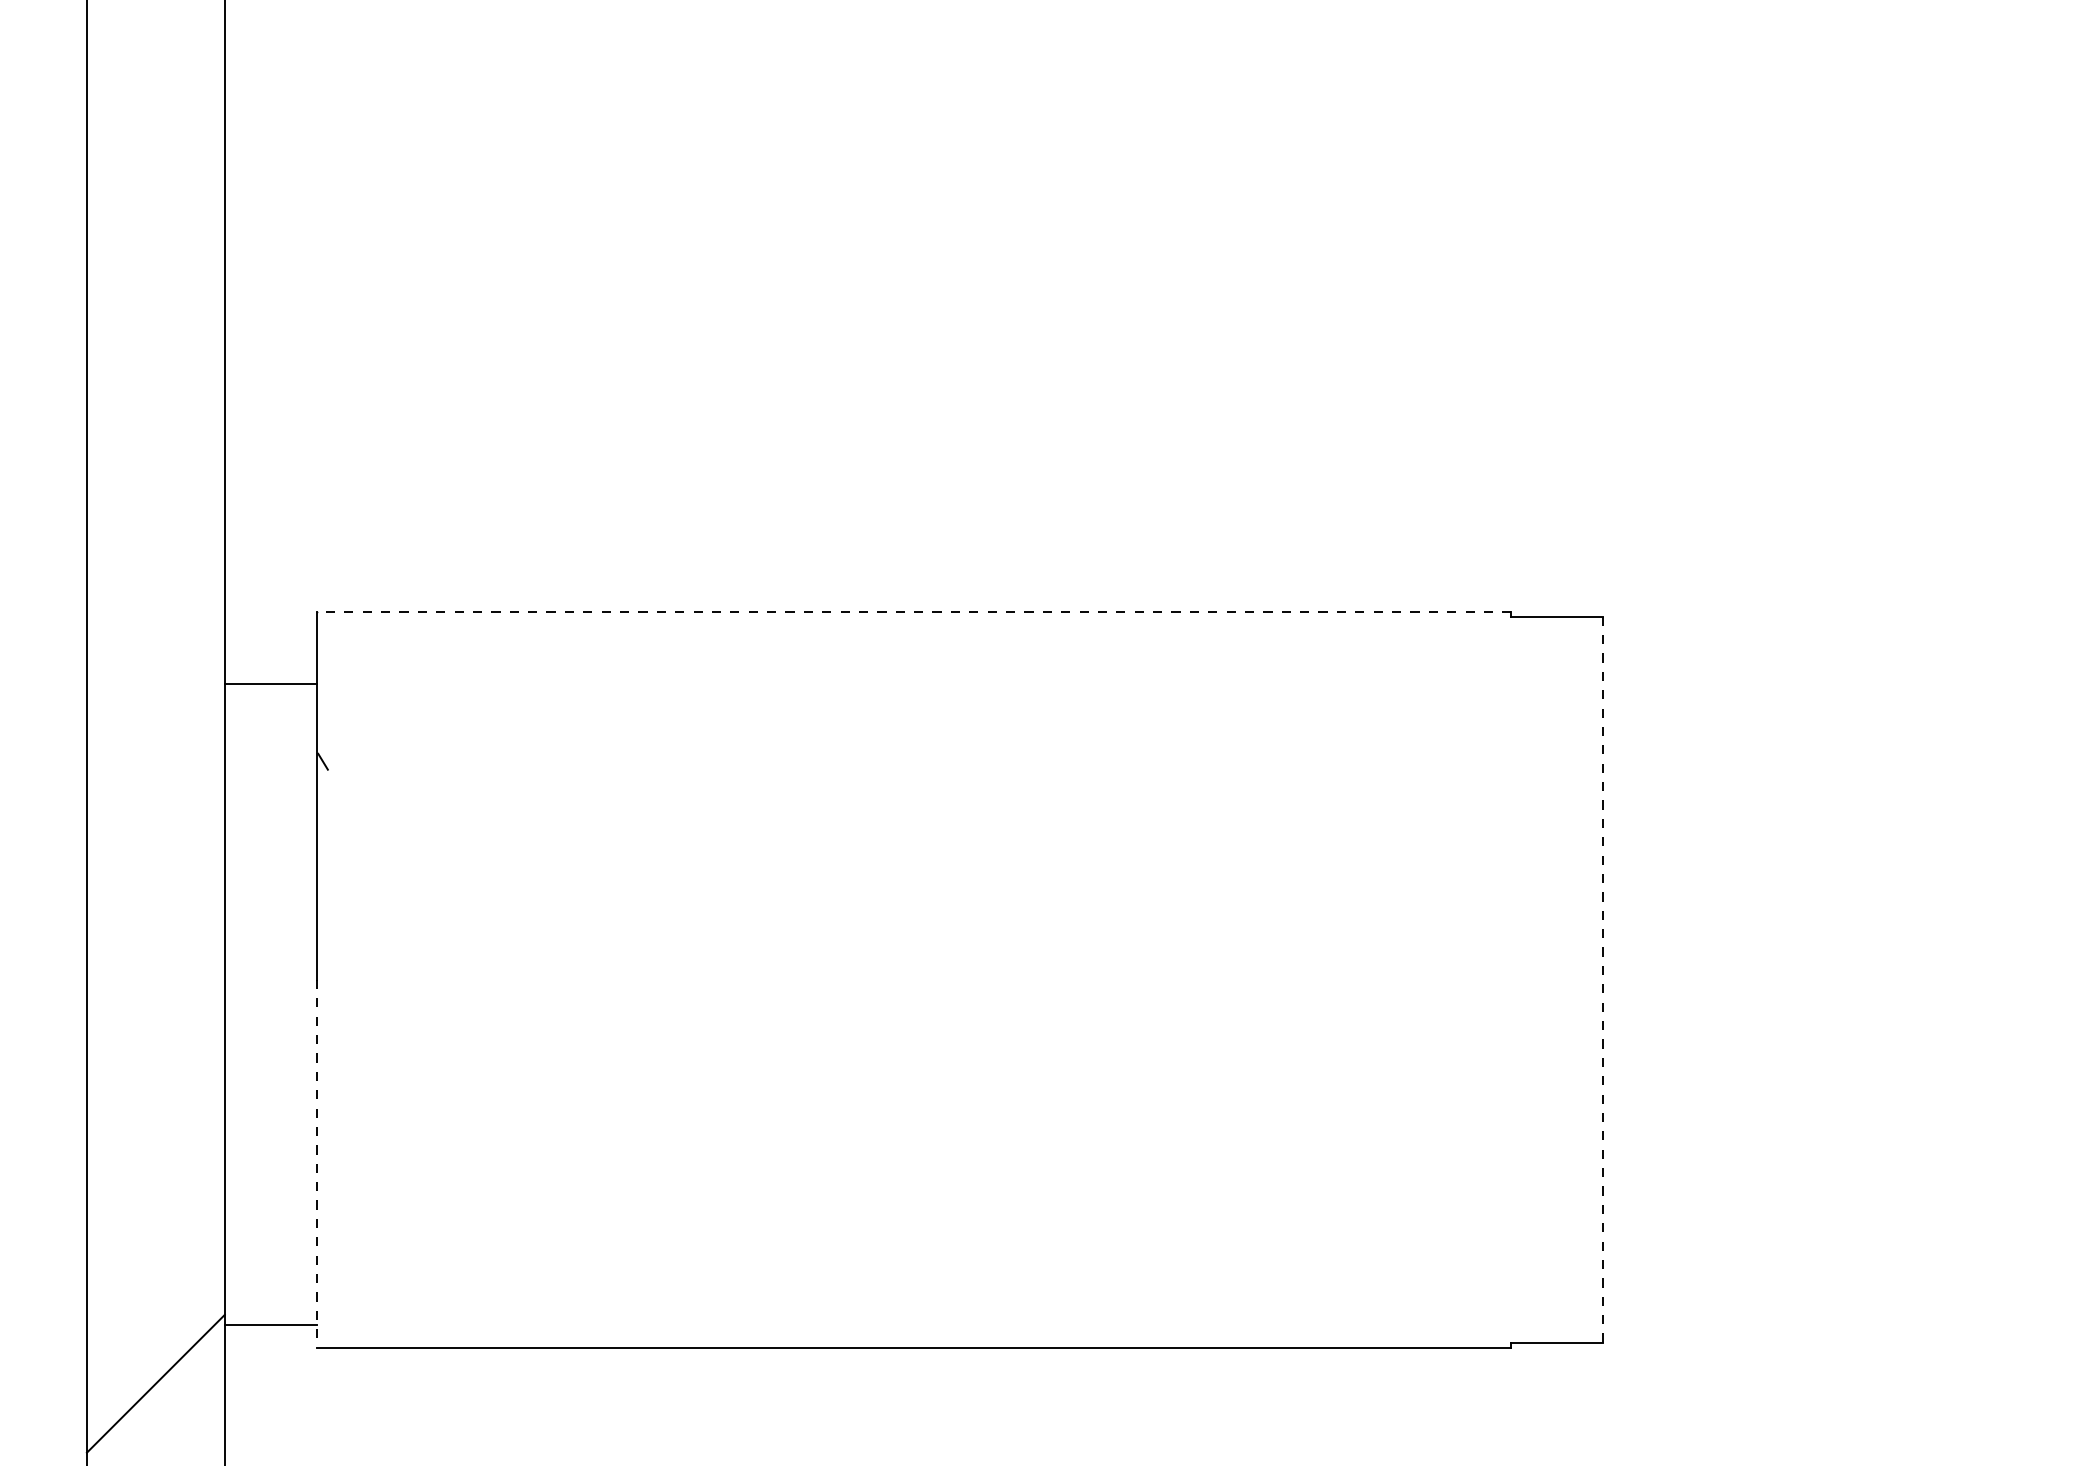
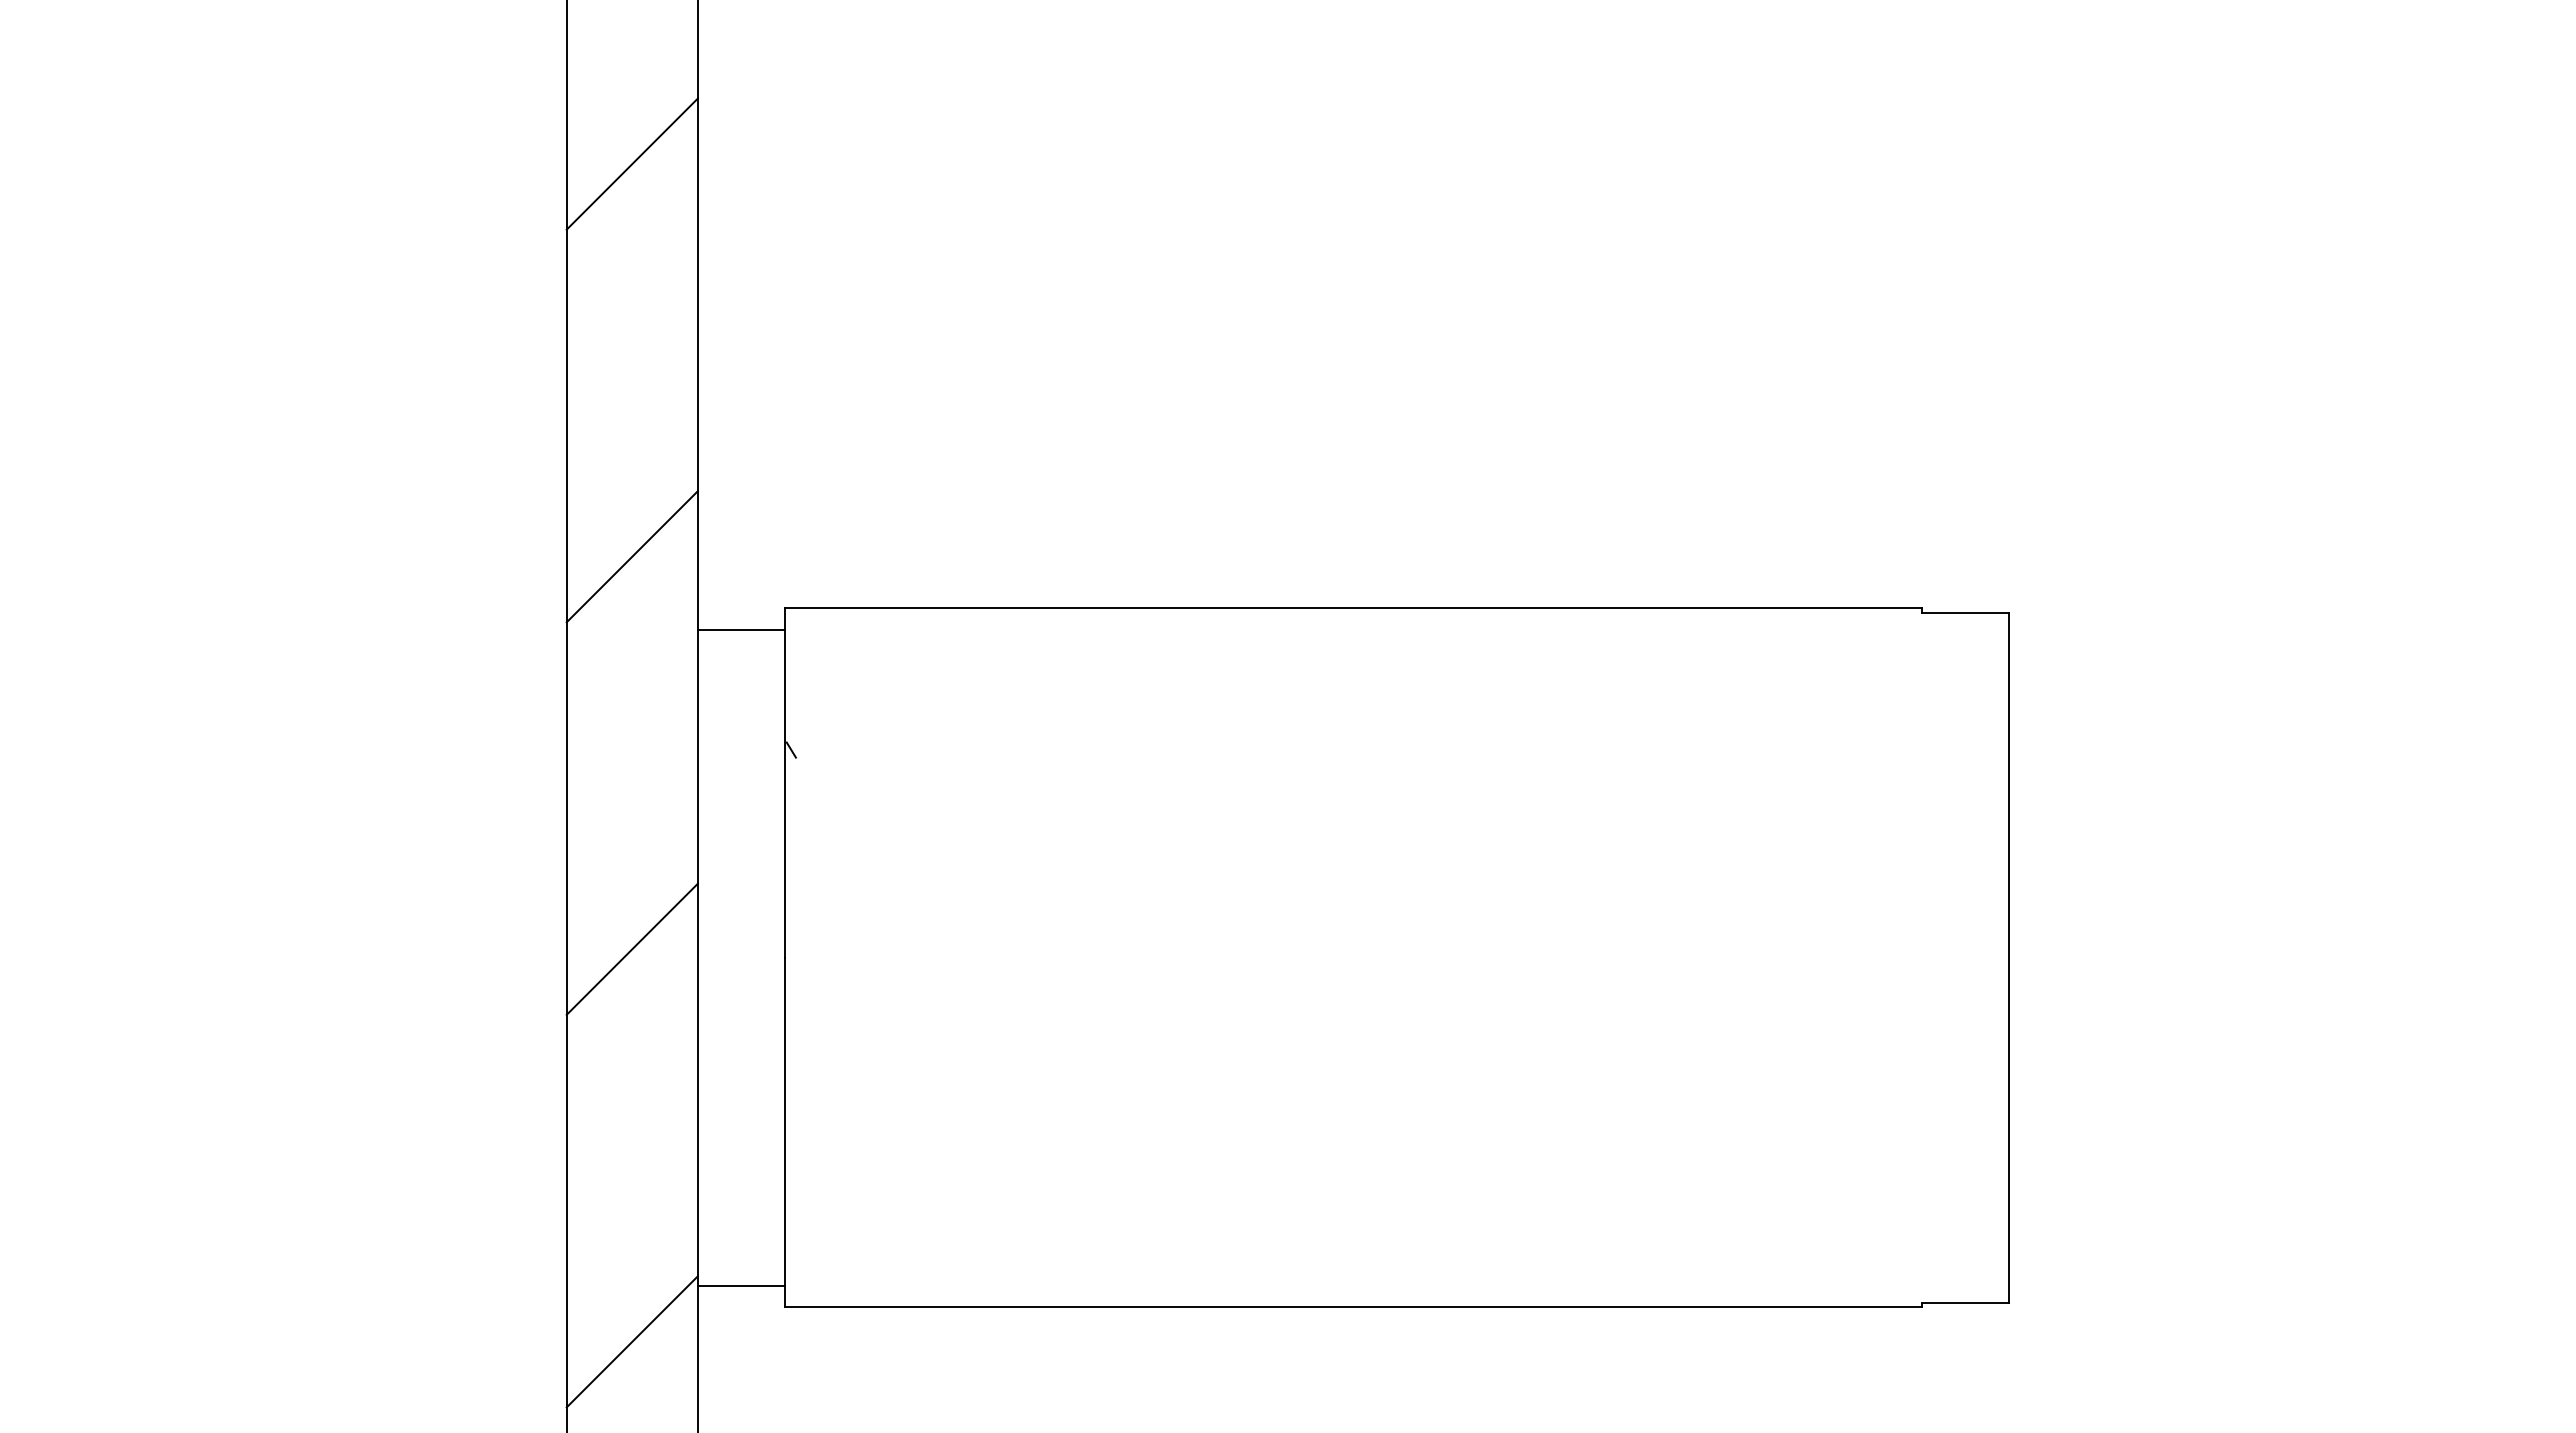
line: (155, 145) -> (631, 163), added
line: (155, 558) -> (631, 556), added
line: (913, 611) -> (1353, 607), dashed -> solid
line: (270, 684) -> (741, 630), moved
line: (155, 970) -> (631, 948), added
line: (1603, 979) -> (2009, 957), dashed -> solid
line: (316, 1163) -> (785, 1132), dashed -> solid

